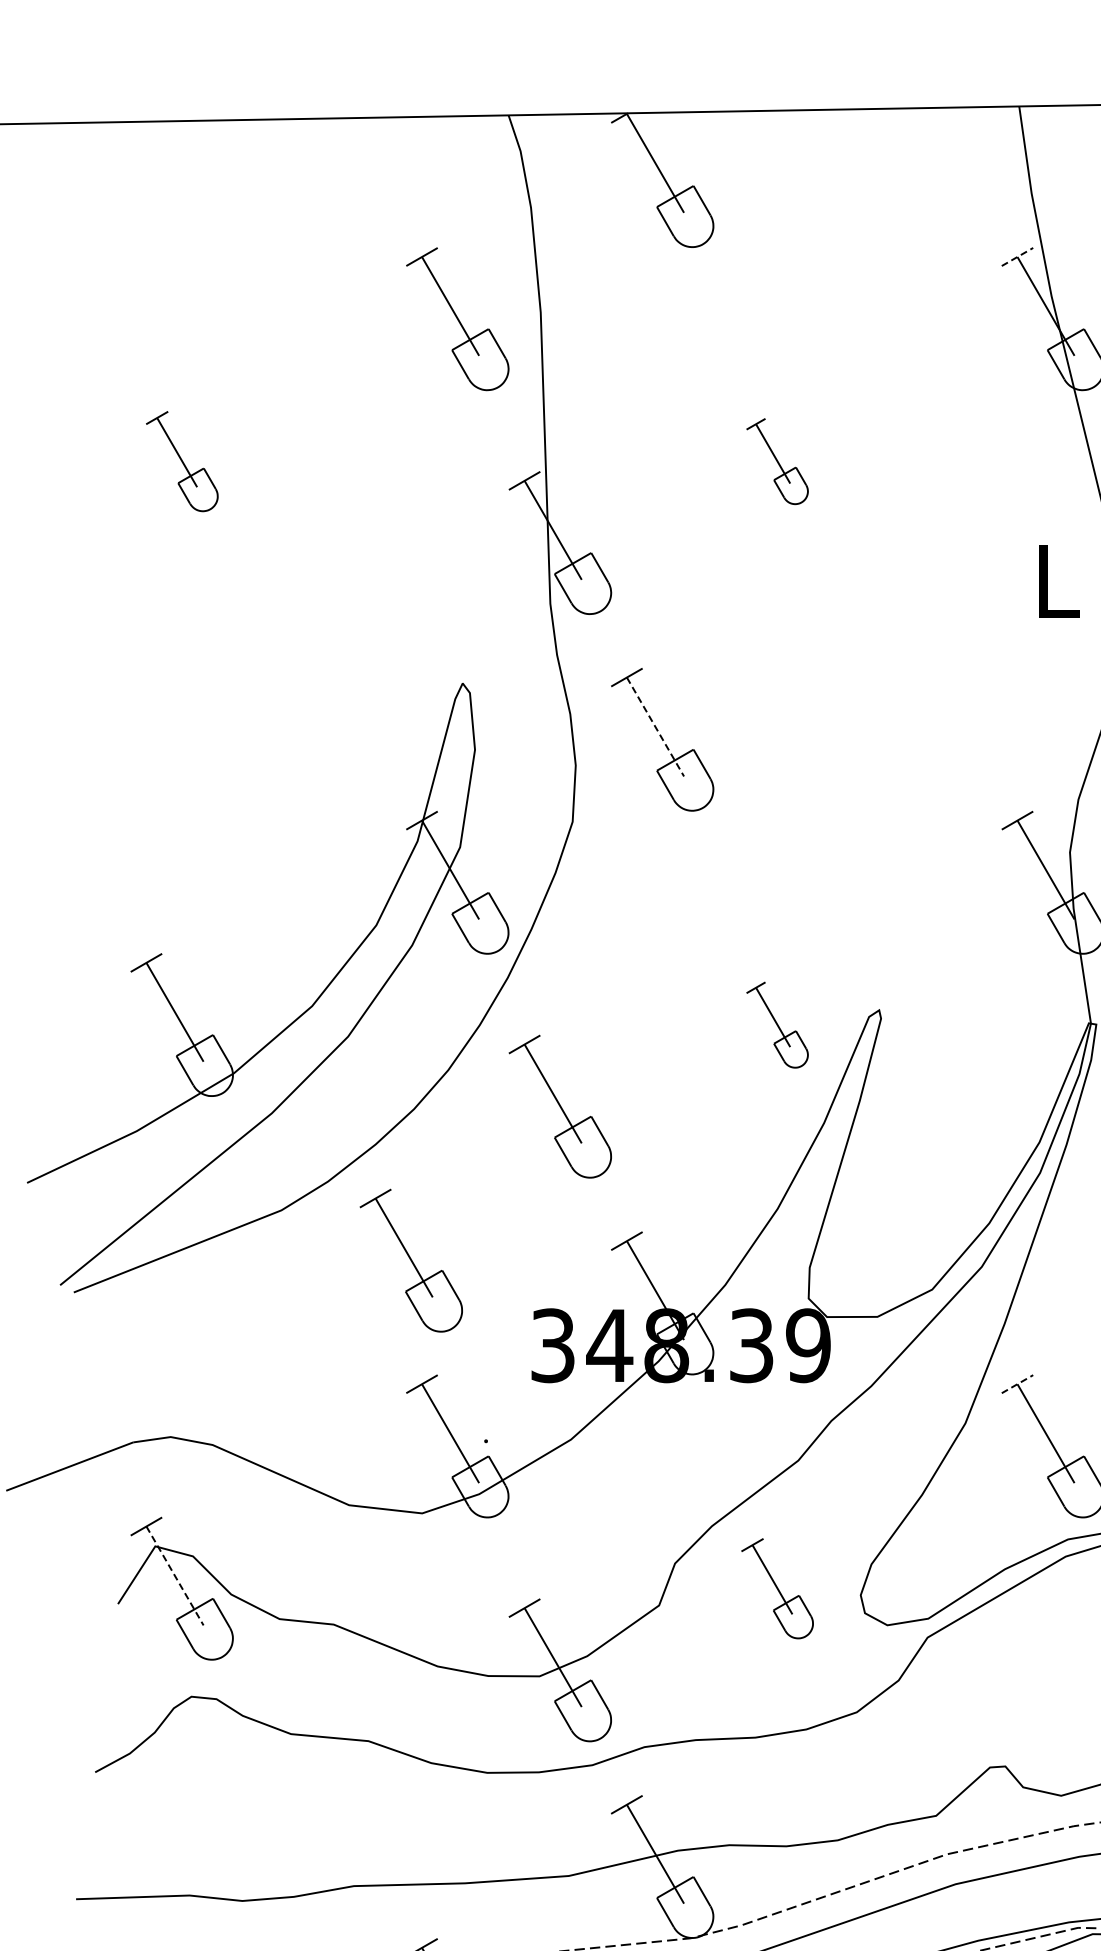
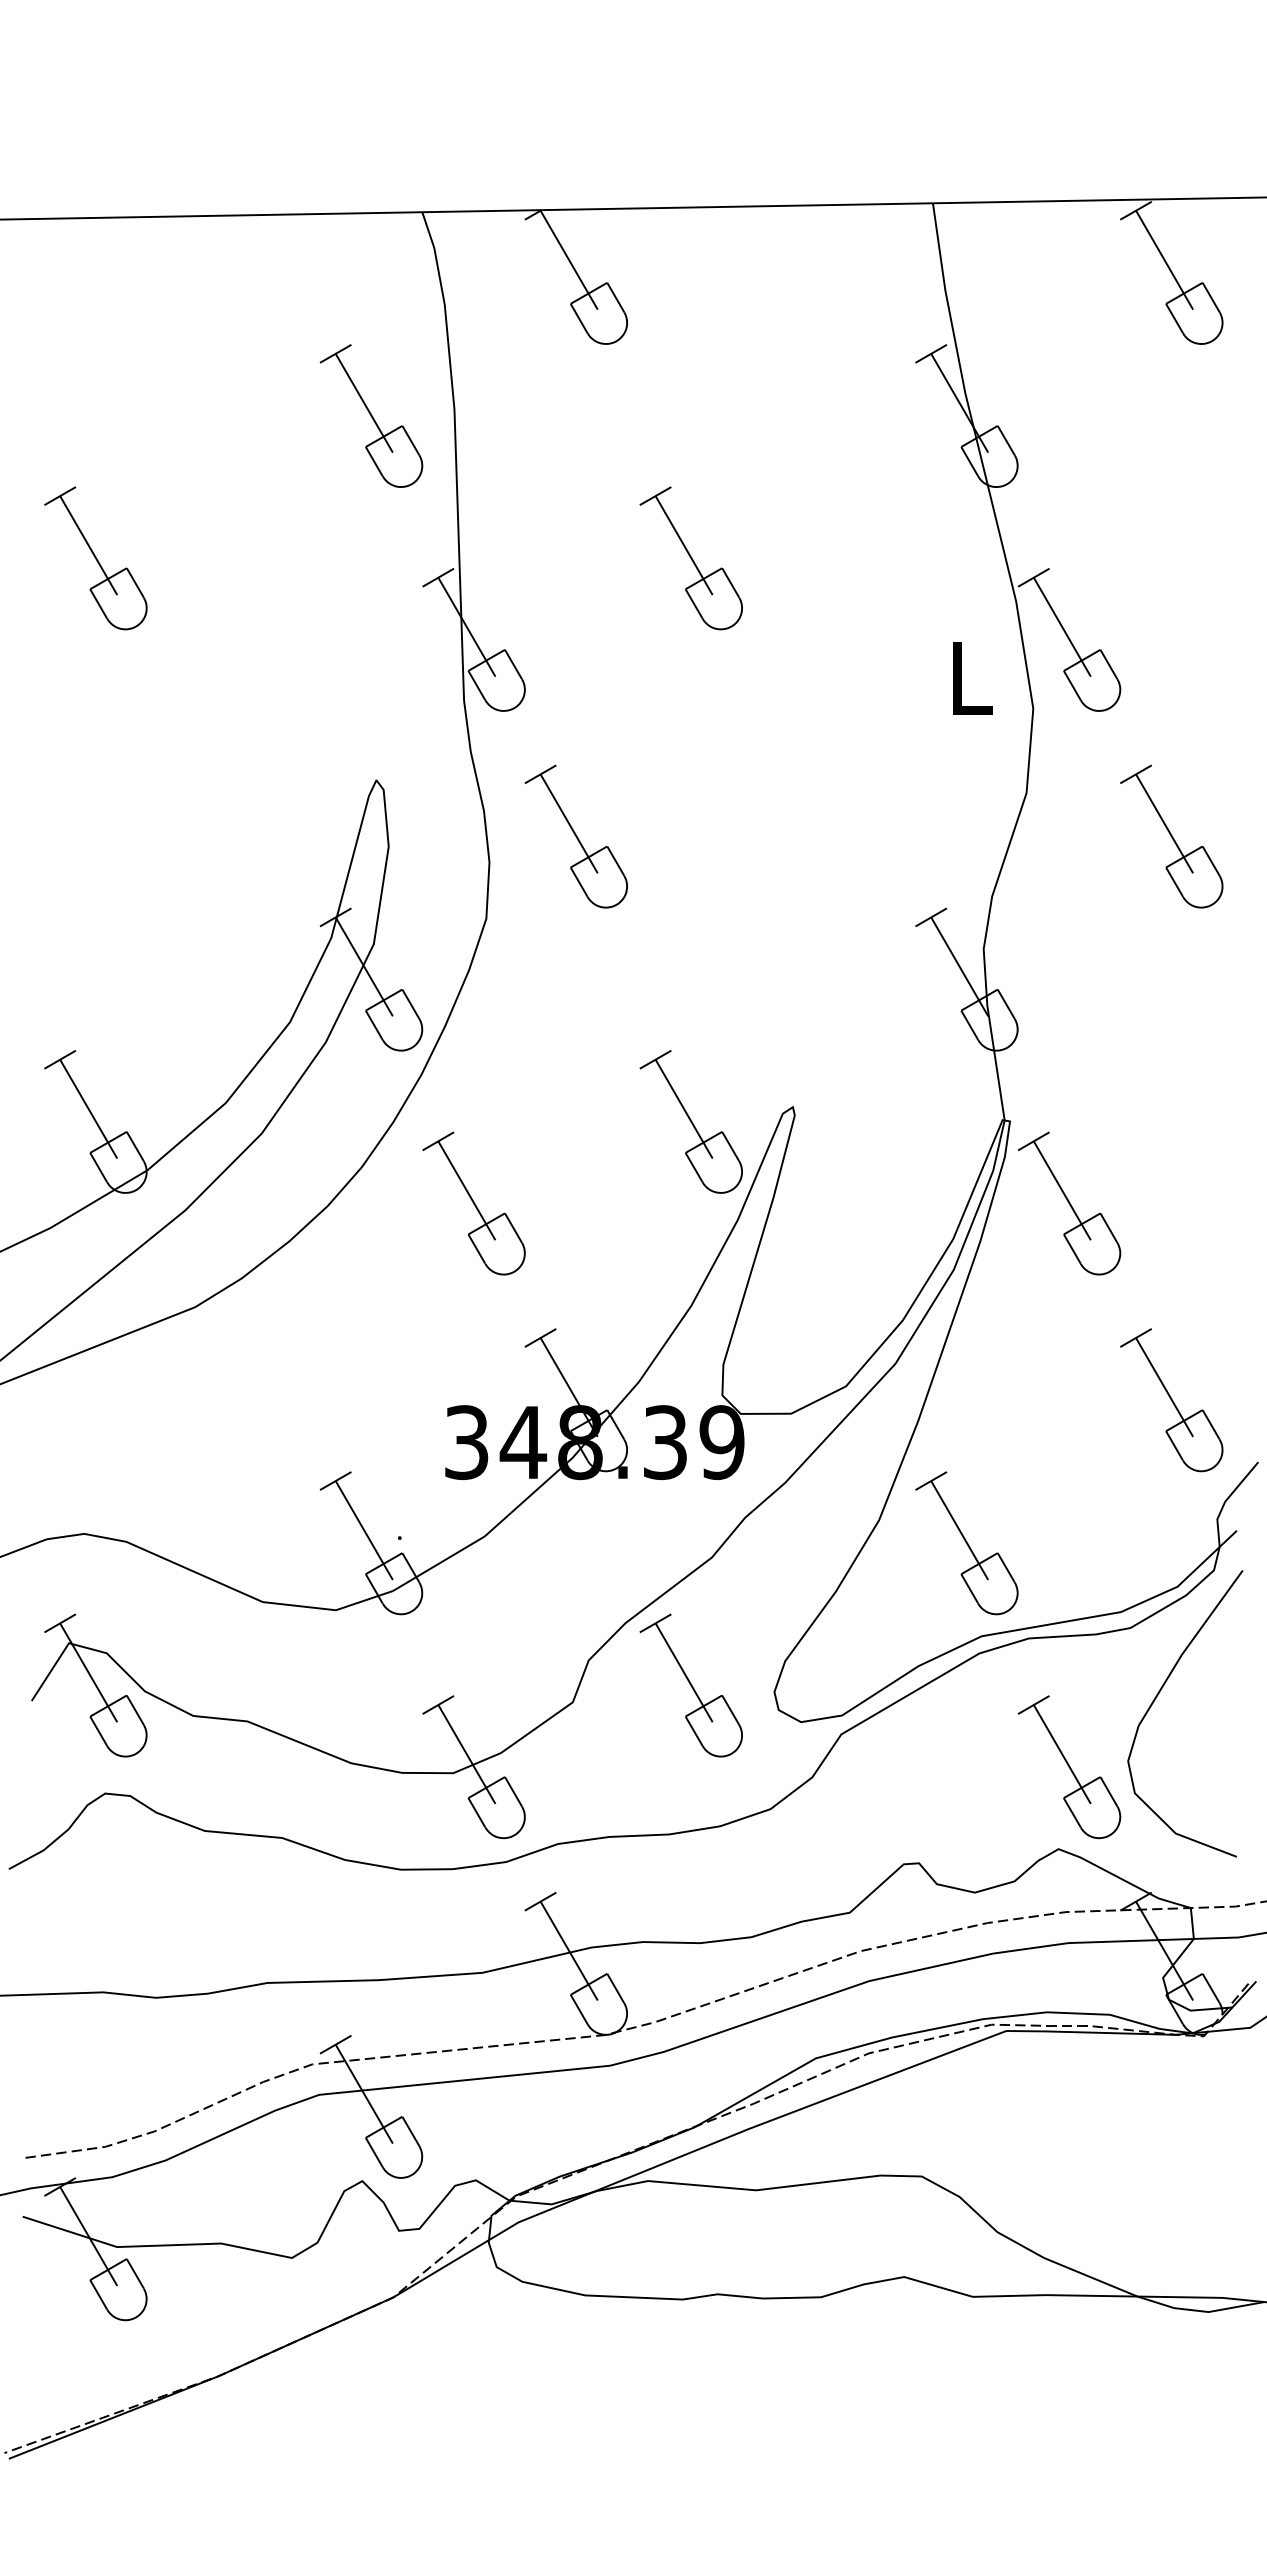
line: (1017, 256) -> (931, 353), dashed -> solid
part: (181, 461) -> (95, 558), size x1.43
part: (776, 461) -> (690, 558), size x1.67
line: (655, 727) -> (569, 824), dashed -> solid
part: (776, 1024) -> (690, 1121), size x1.67
part: (410, 1260) -> (324, 1357), removed
line: (1017, 1383) -> (931, 1480), dashed -> solid
line: (174, 1576) -> (88, 1673), dashed -> solid
part: (776, 1588) -> (690, 1685), size x1.43

